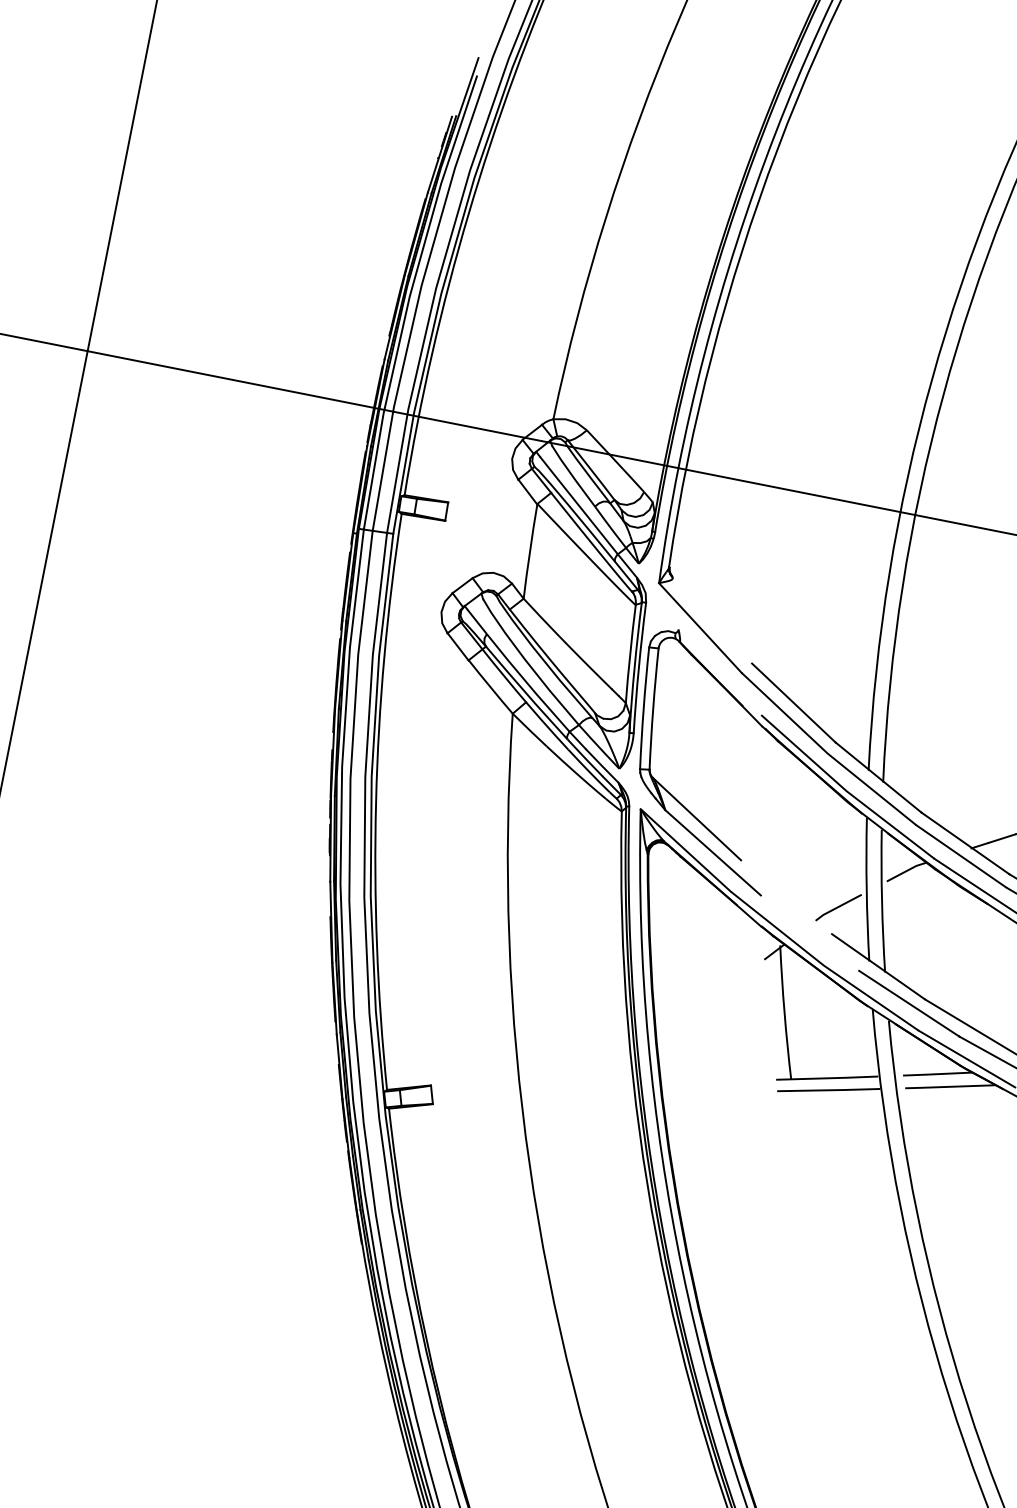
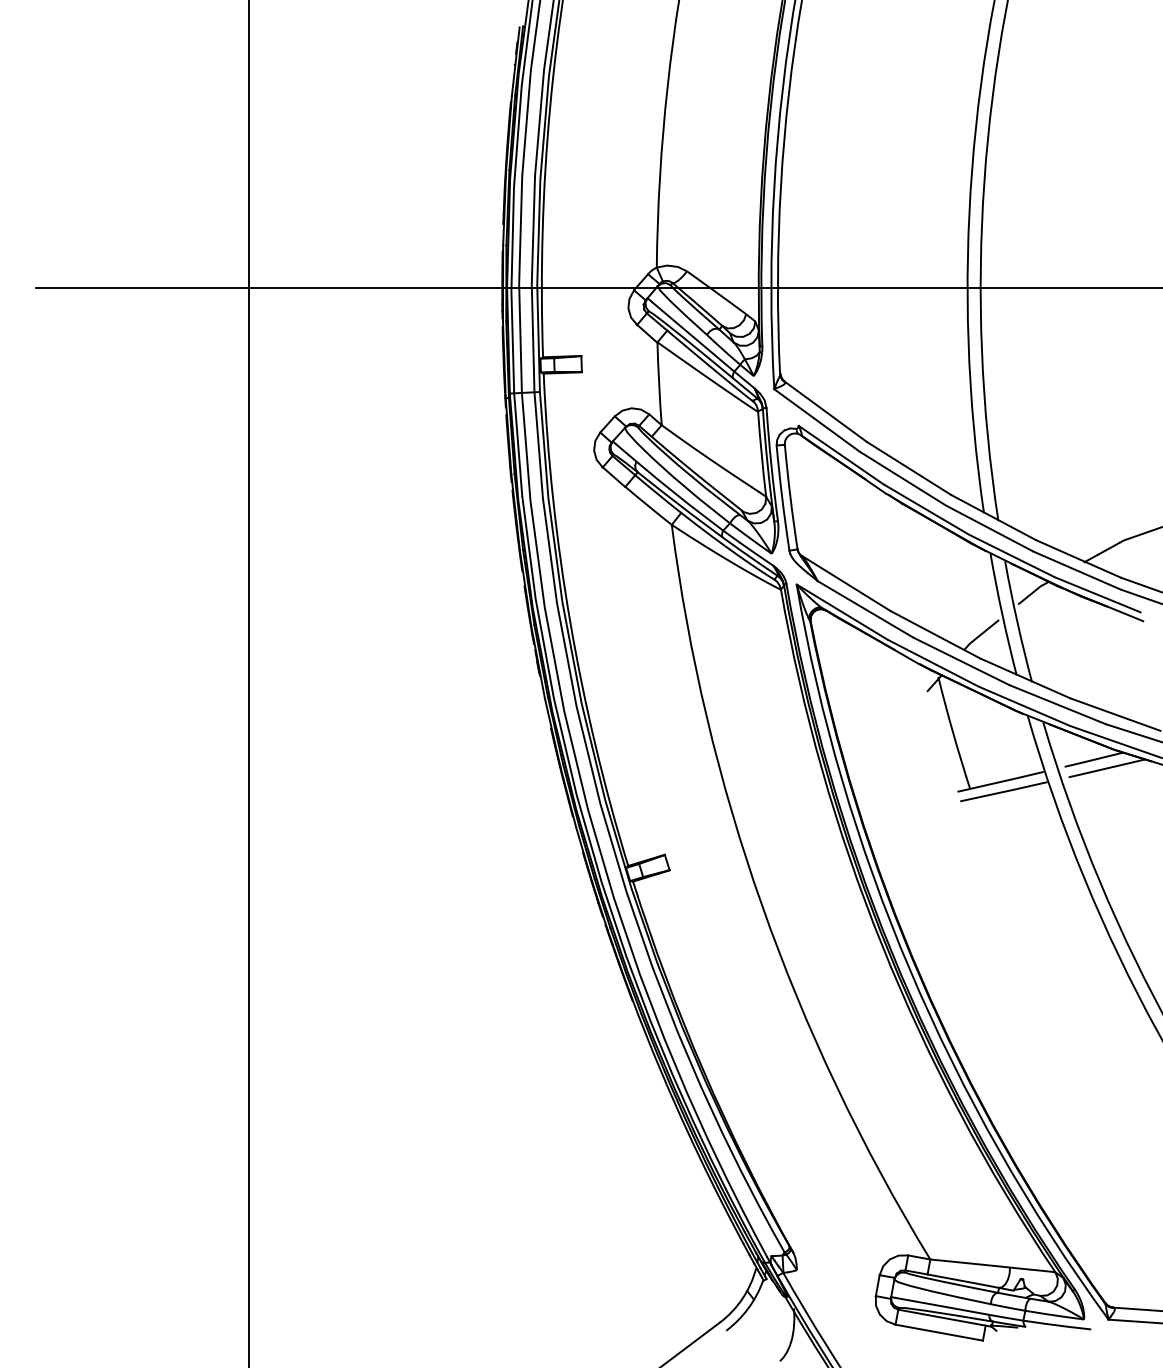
line: (711, 618) -> (824, 410), added
line: (719, 671) -> (840, 454), added
line: (786, 896) -> (935, 634), added
line: (809, 933) -> (961, 661), added

